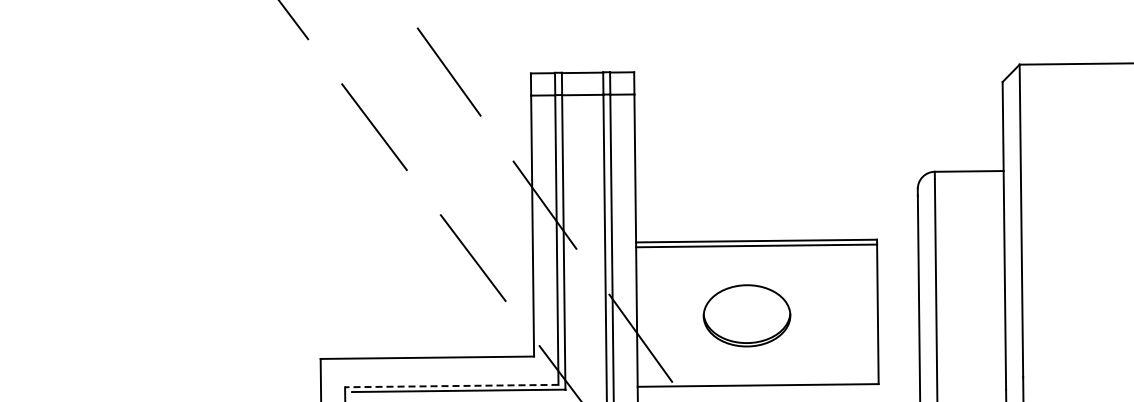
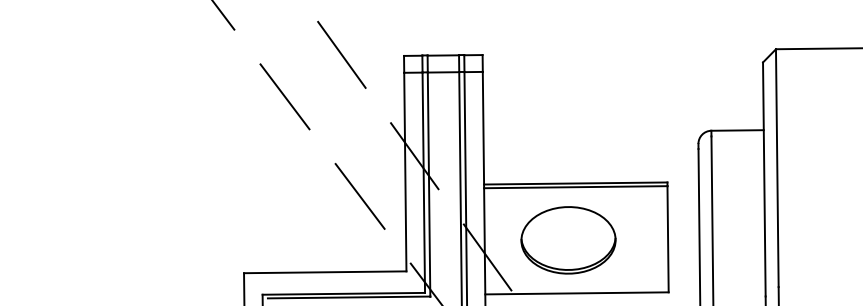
part: (746, 315) -> (568, 240), size x1.43
line: (451, 386) -> (343, 294), dashed -> solid

